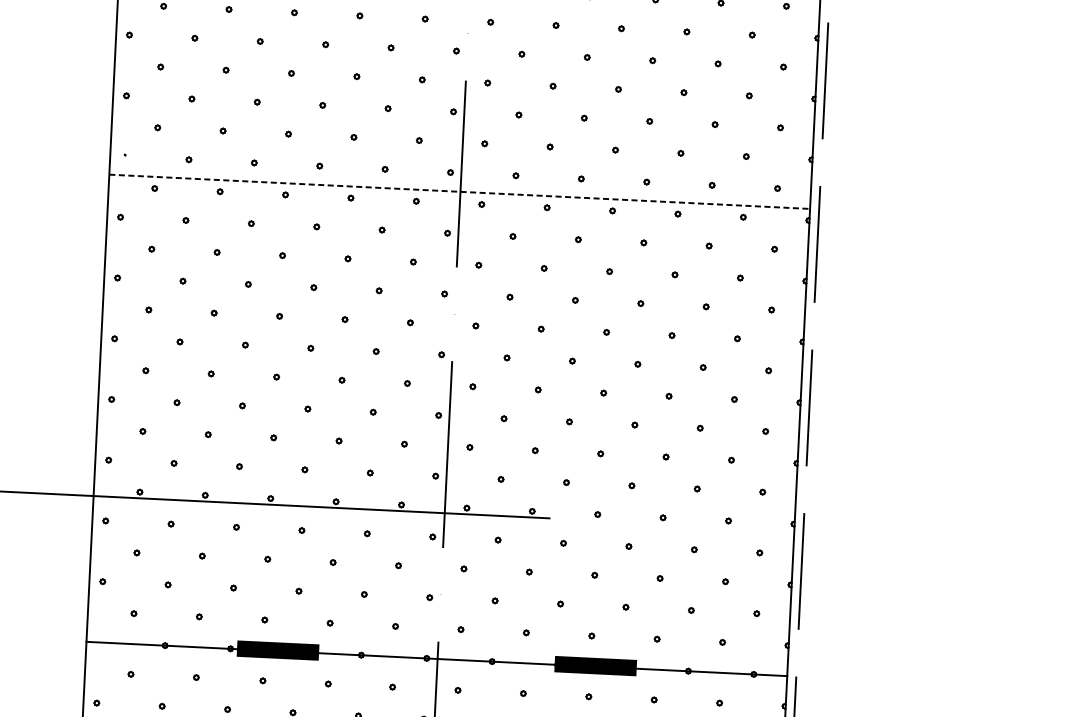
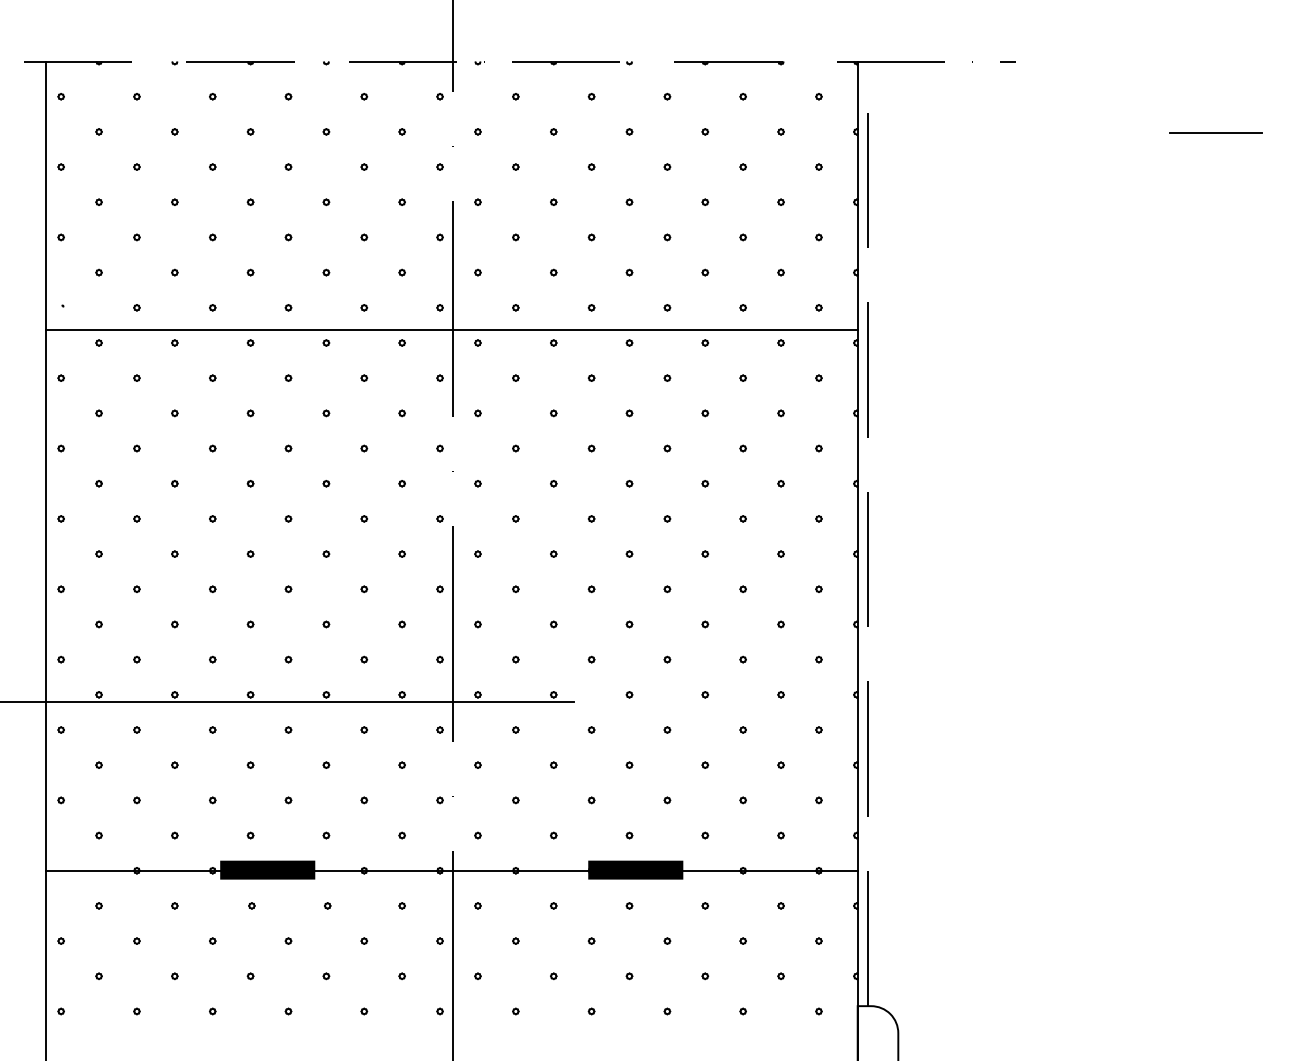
line: (459, 191) -> (451, 329), dashed -> solid

